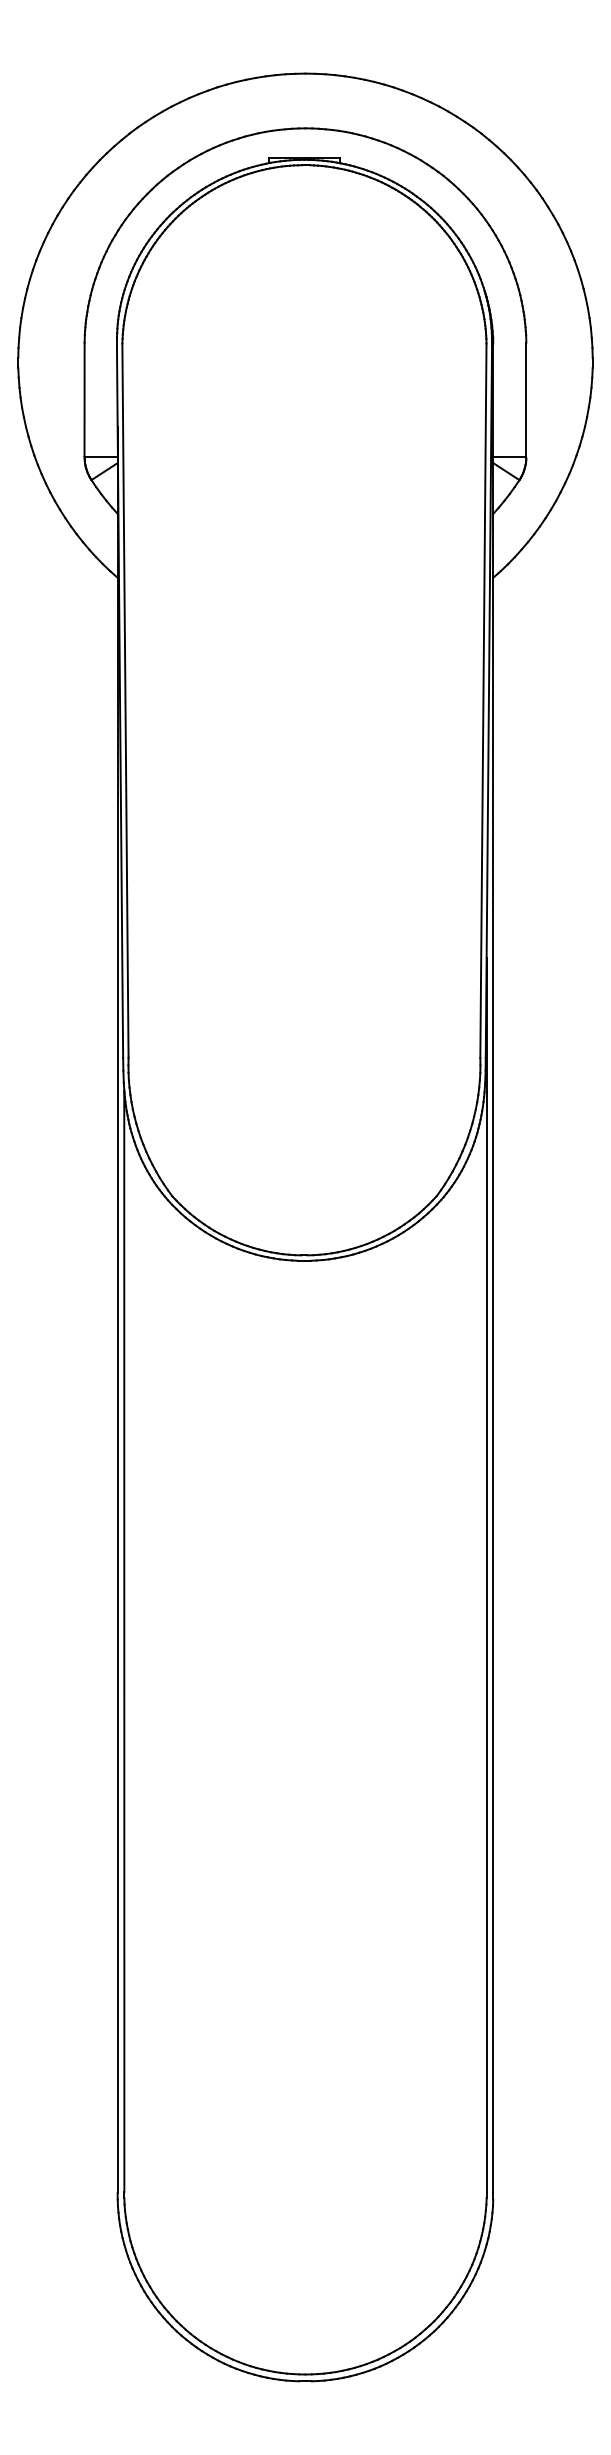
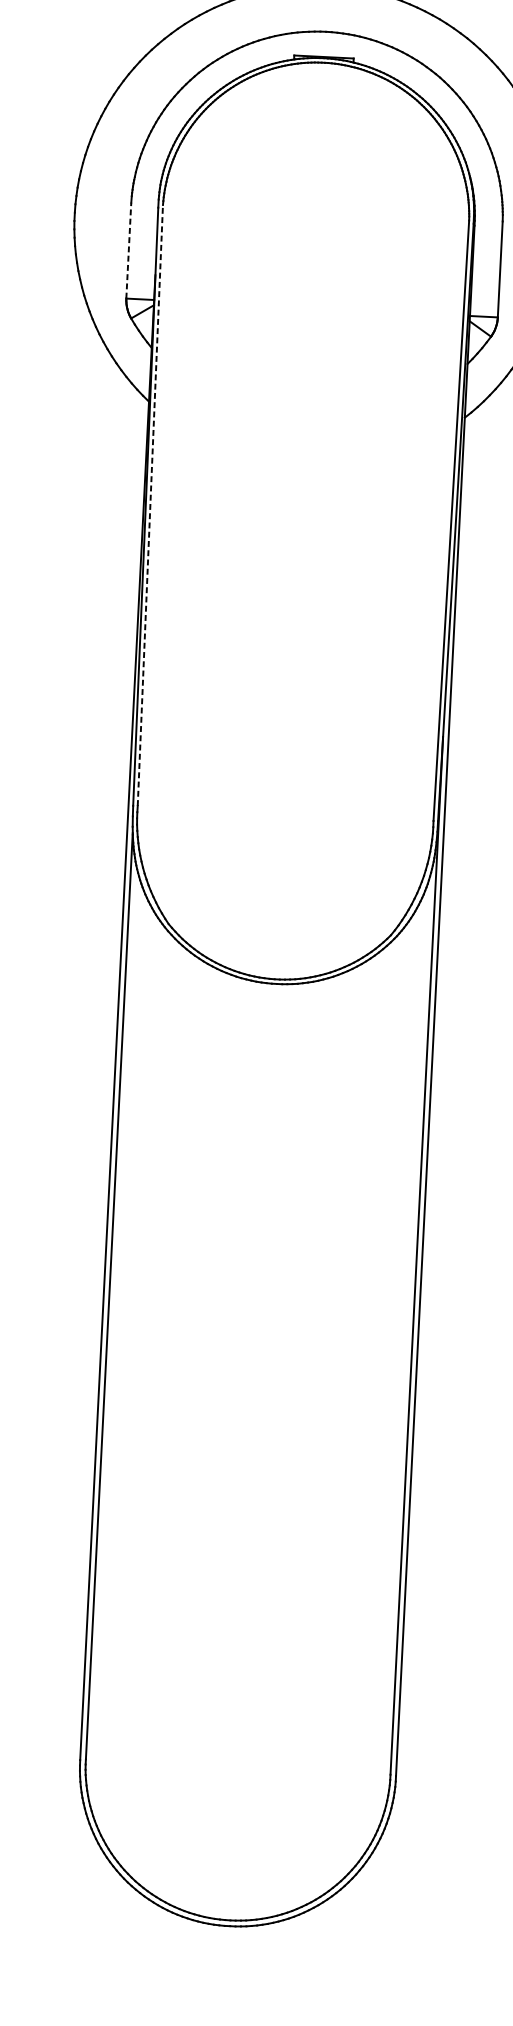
line: (84, 399) -> (128, 250), solid -> dashed
line: (125, 700) -> (150, 505), solid -> dashed

